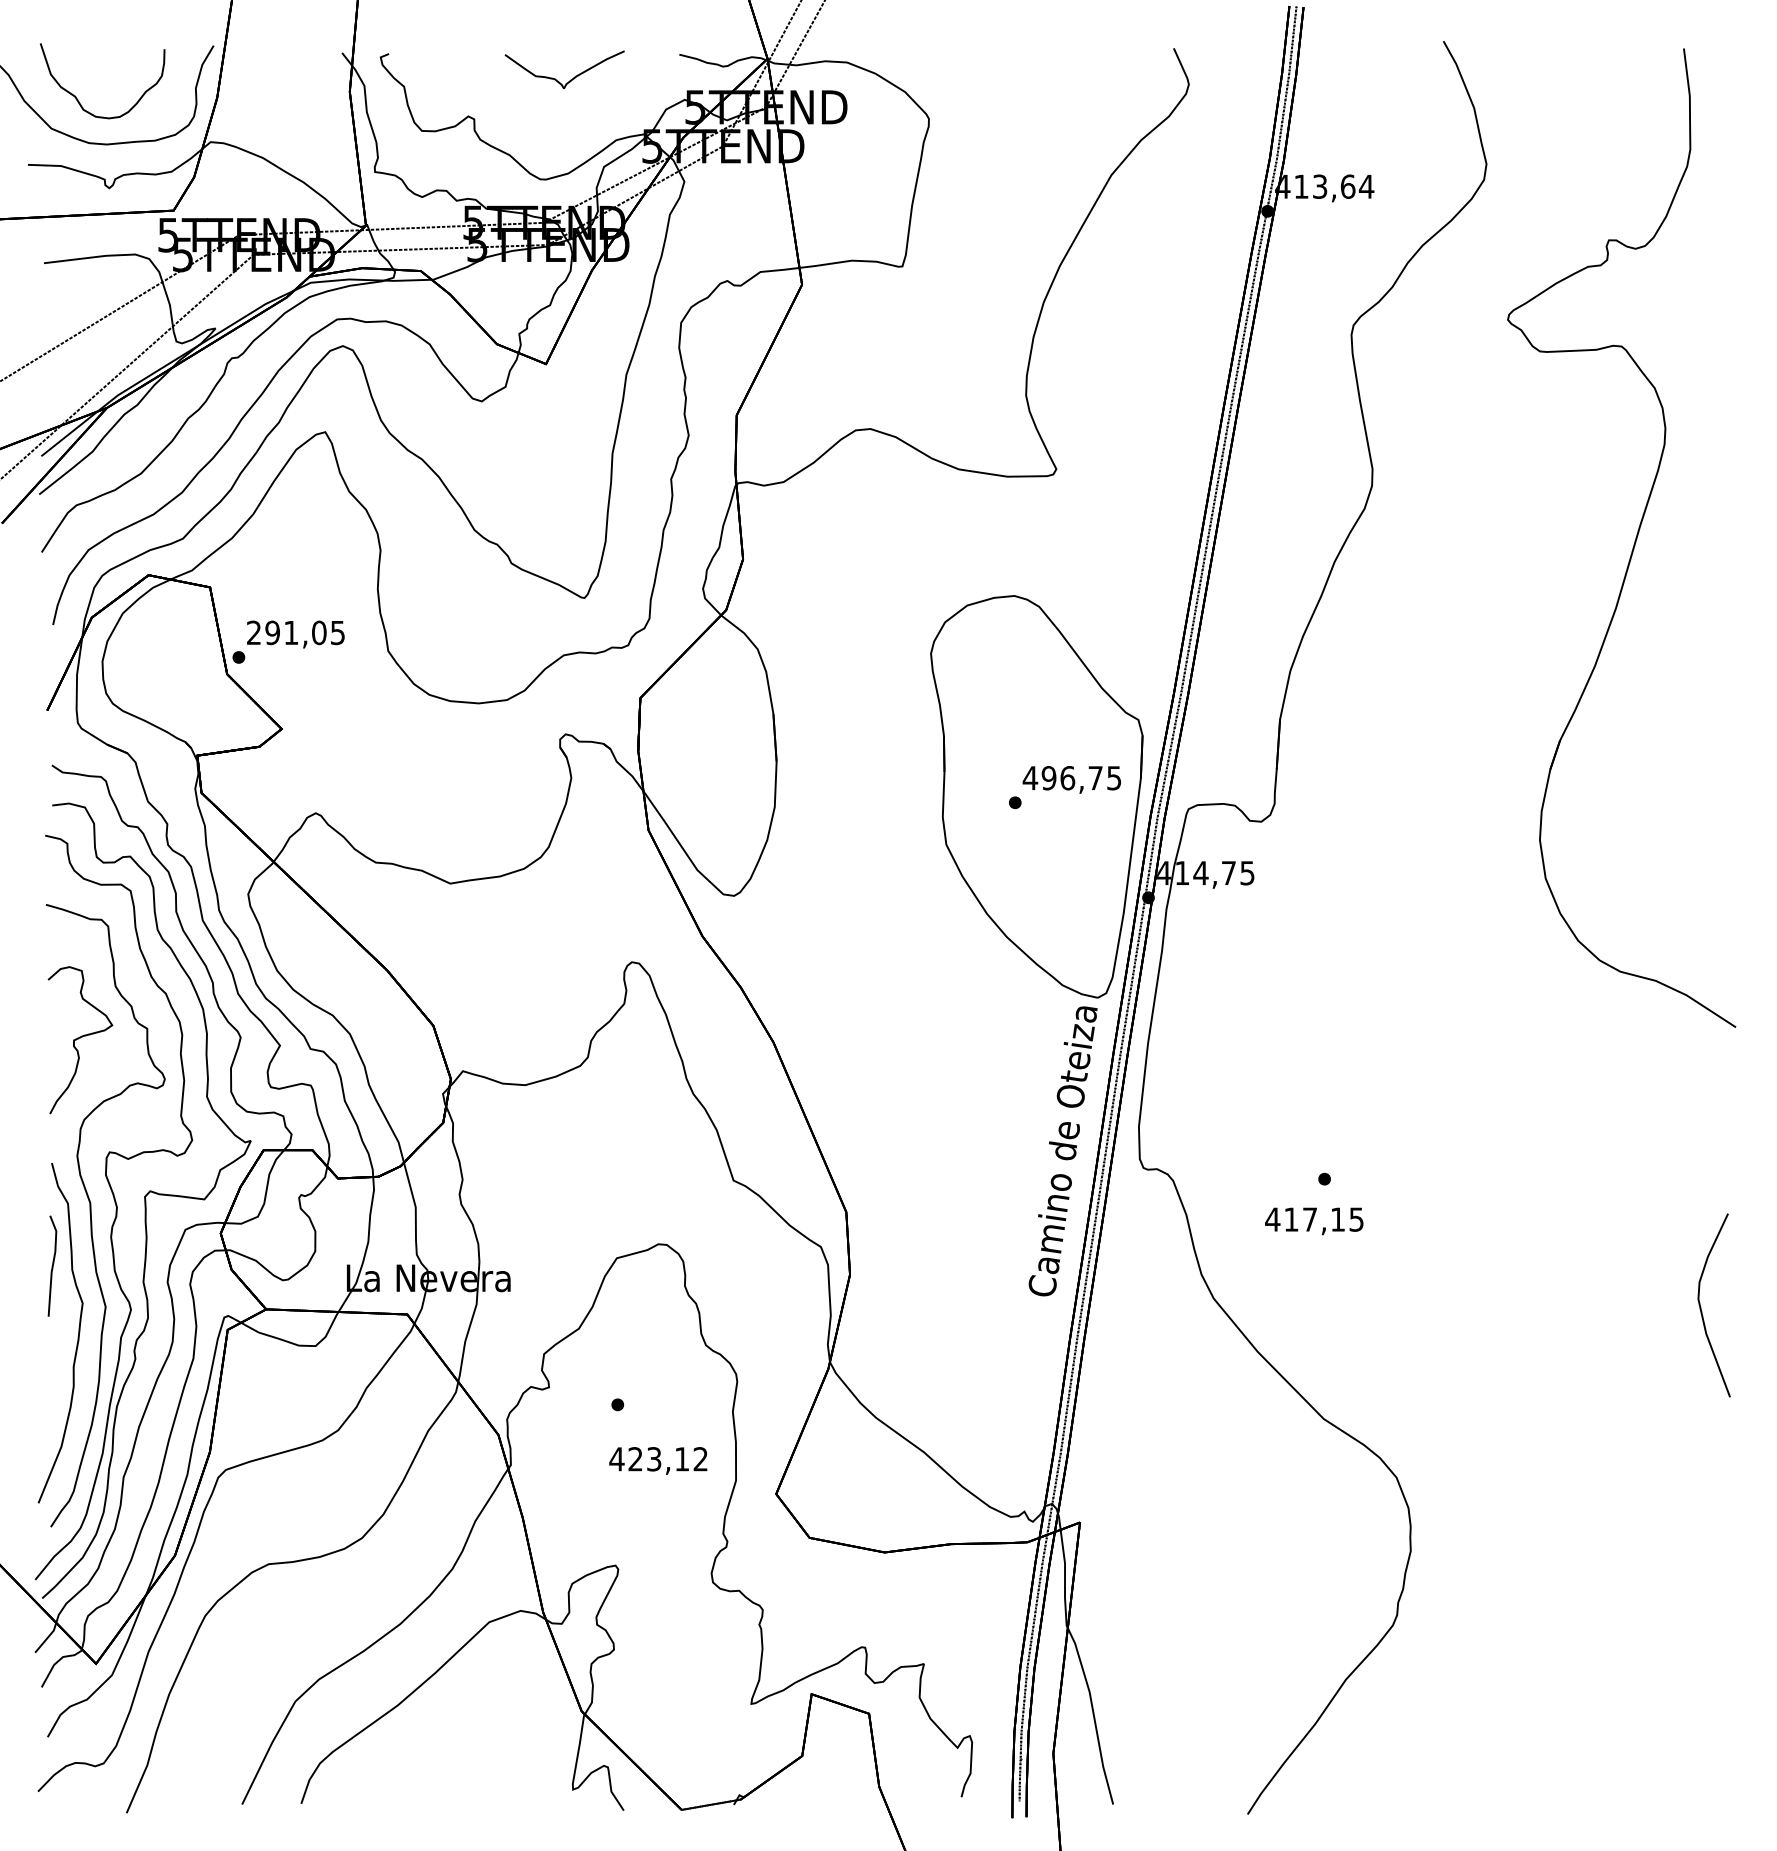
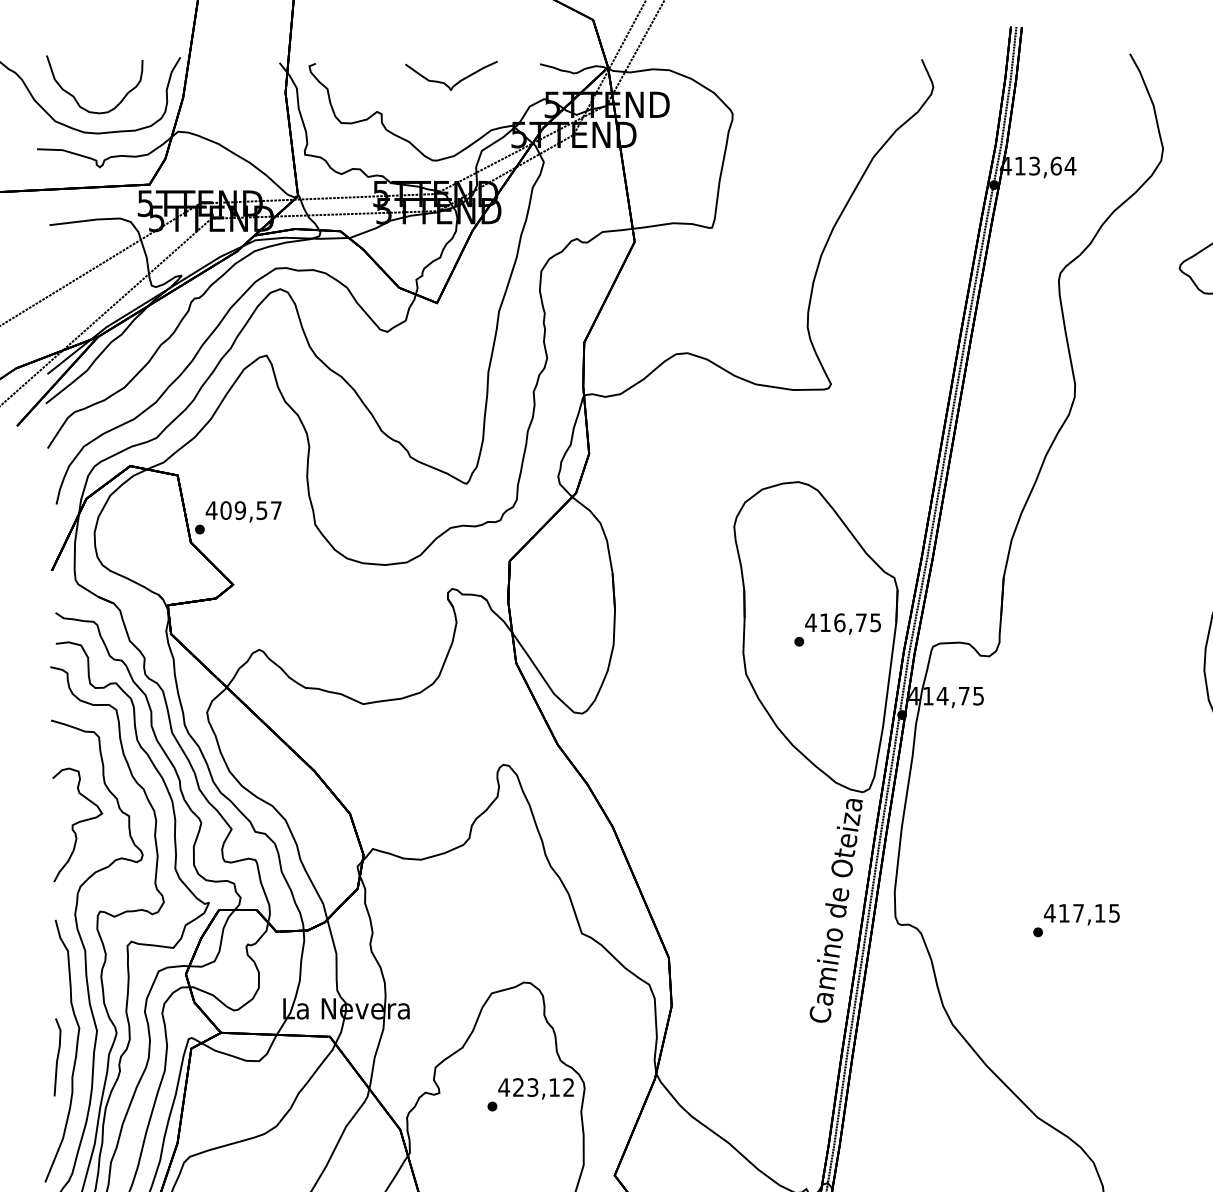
text: (295, 632) -> (243, 510), 291,05 -> 409,57
text: (1048, 778) -> (824, 623), 496,75 -> 416,75
text: (1314, 1221) -> (1082, 914), moved
line: (52, 1265) -> (57, 1056), moved
text: (658, 1460) -> (536, 1088), moved

